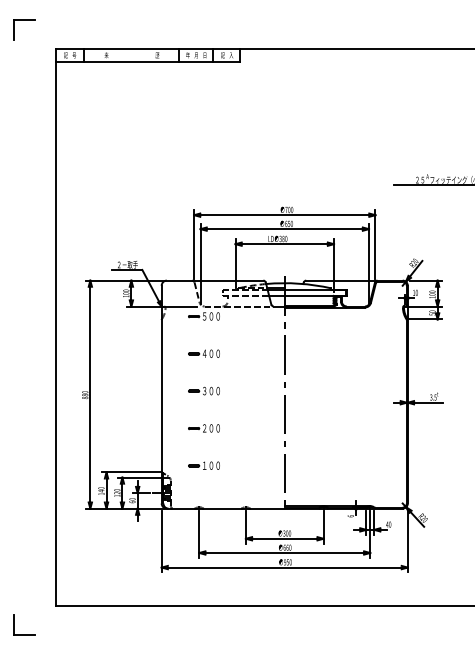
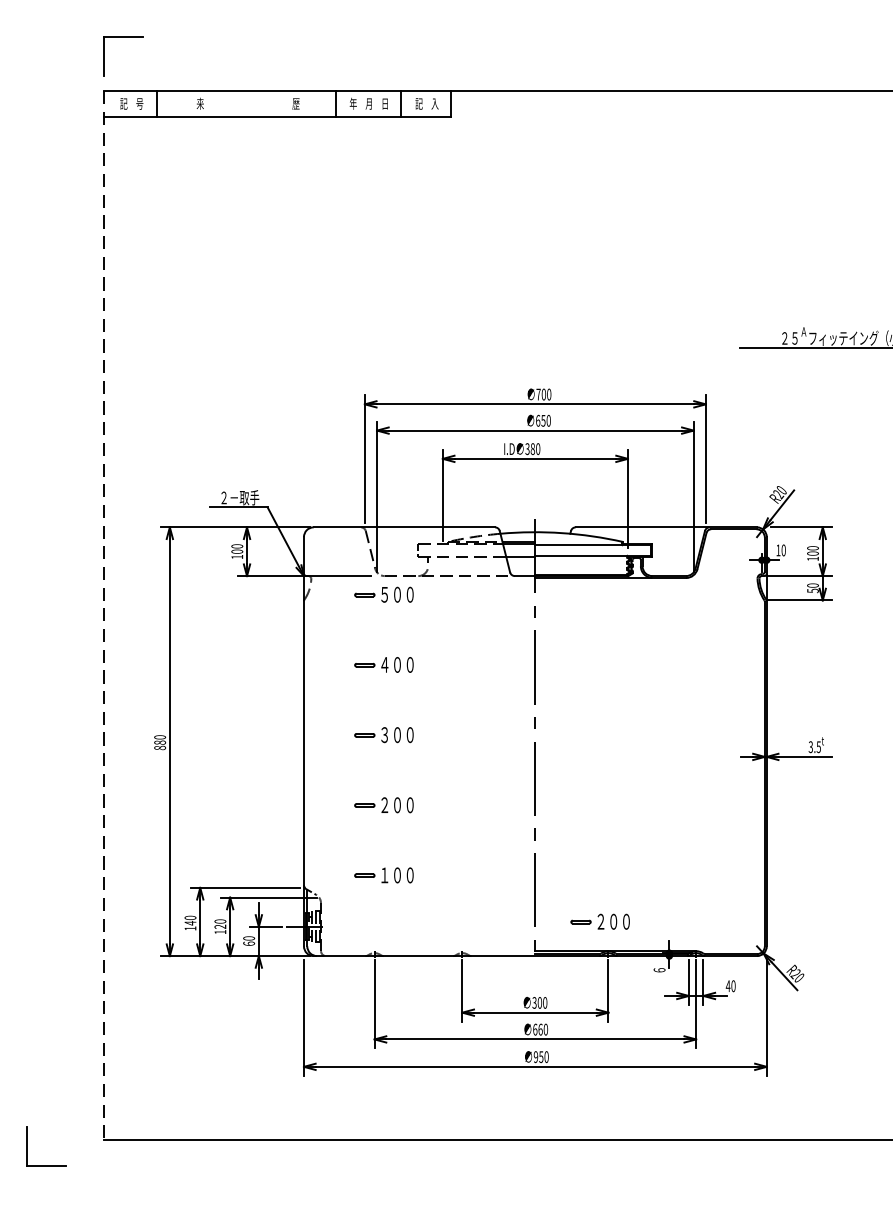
part: (24, 20) -> (123, 38), moved
line: (55, 327) -> (104, 615), solid -> dashed
part: (318, 490) -> (598, 921), added
part: (14, 624) -> (27, 1145), moved

